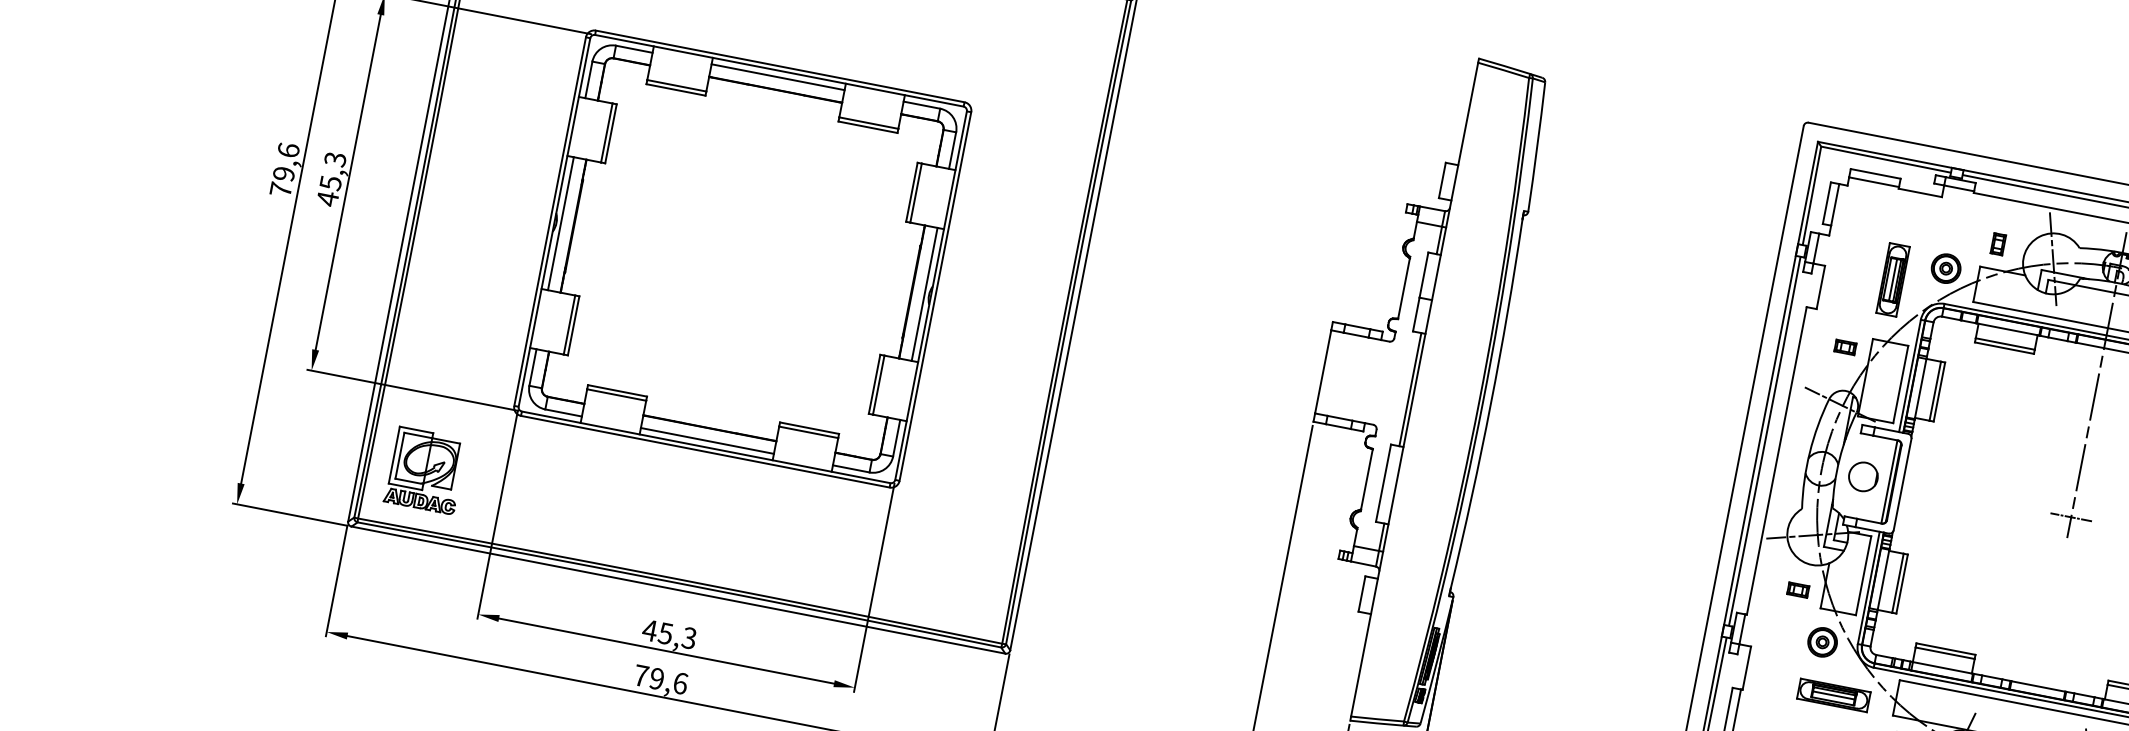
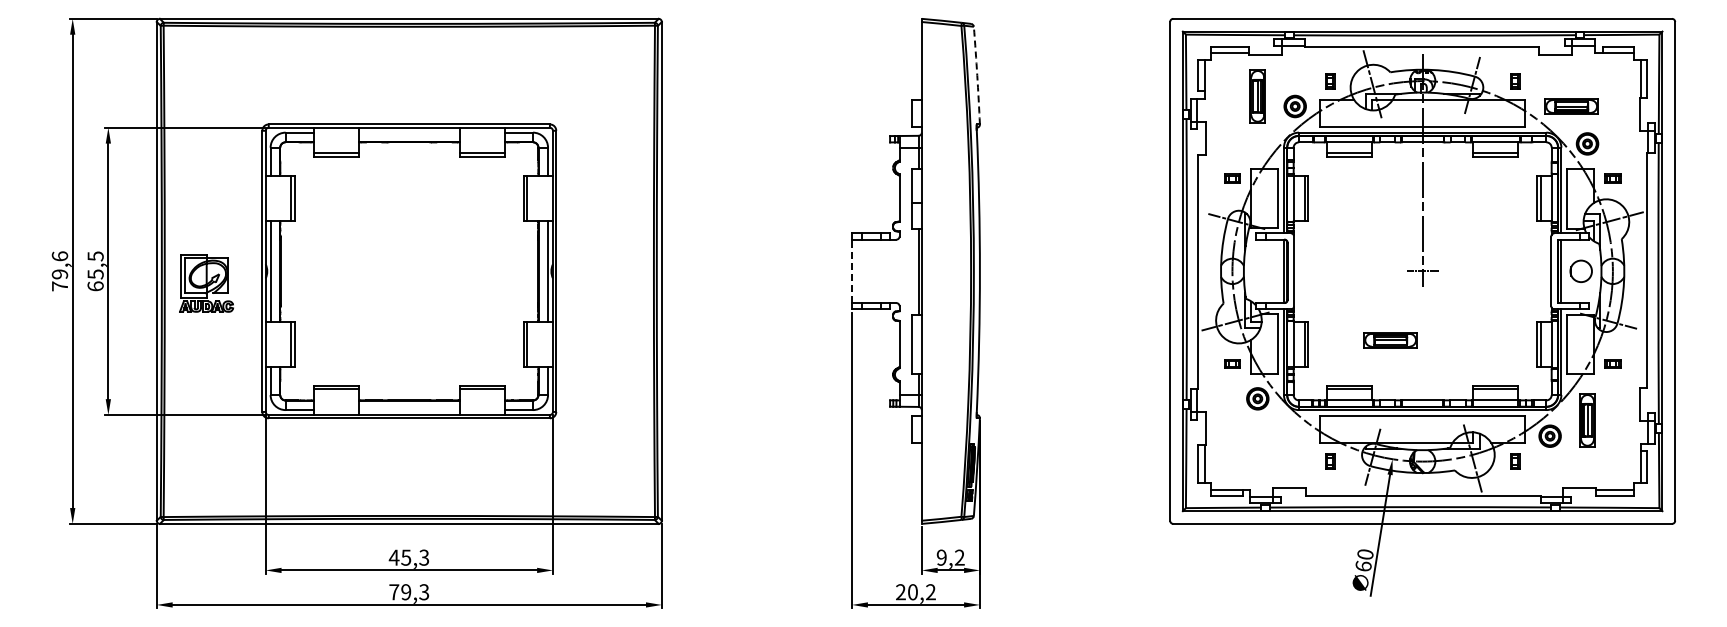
line: (778, 77) -> (409, 132), removed
arc: (1537, 147) -> (977, 75), solid -> dashed
text: (331, 179) -> (95, 271), 45,3 -> 65,5
part: (1892, 280) -> (1257, 96), moved
line: (1323, 372) -> (852, 271), solid -> dashed
line: (707, 441) -> (409, 410), removed
part: (425, 471) -> (206, 283), moved
circle: (1862, 475) -> (1263, 270), removed
text: (680, 683) -> (424, 592), 79,6 -> 79,3
part: (1833, 695) -> (1390, 340), moved

